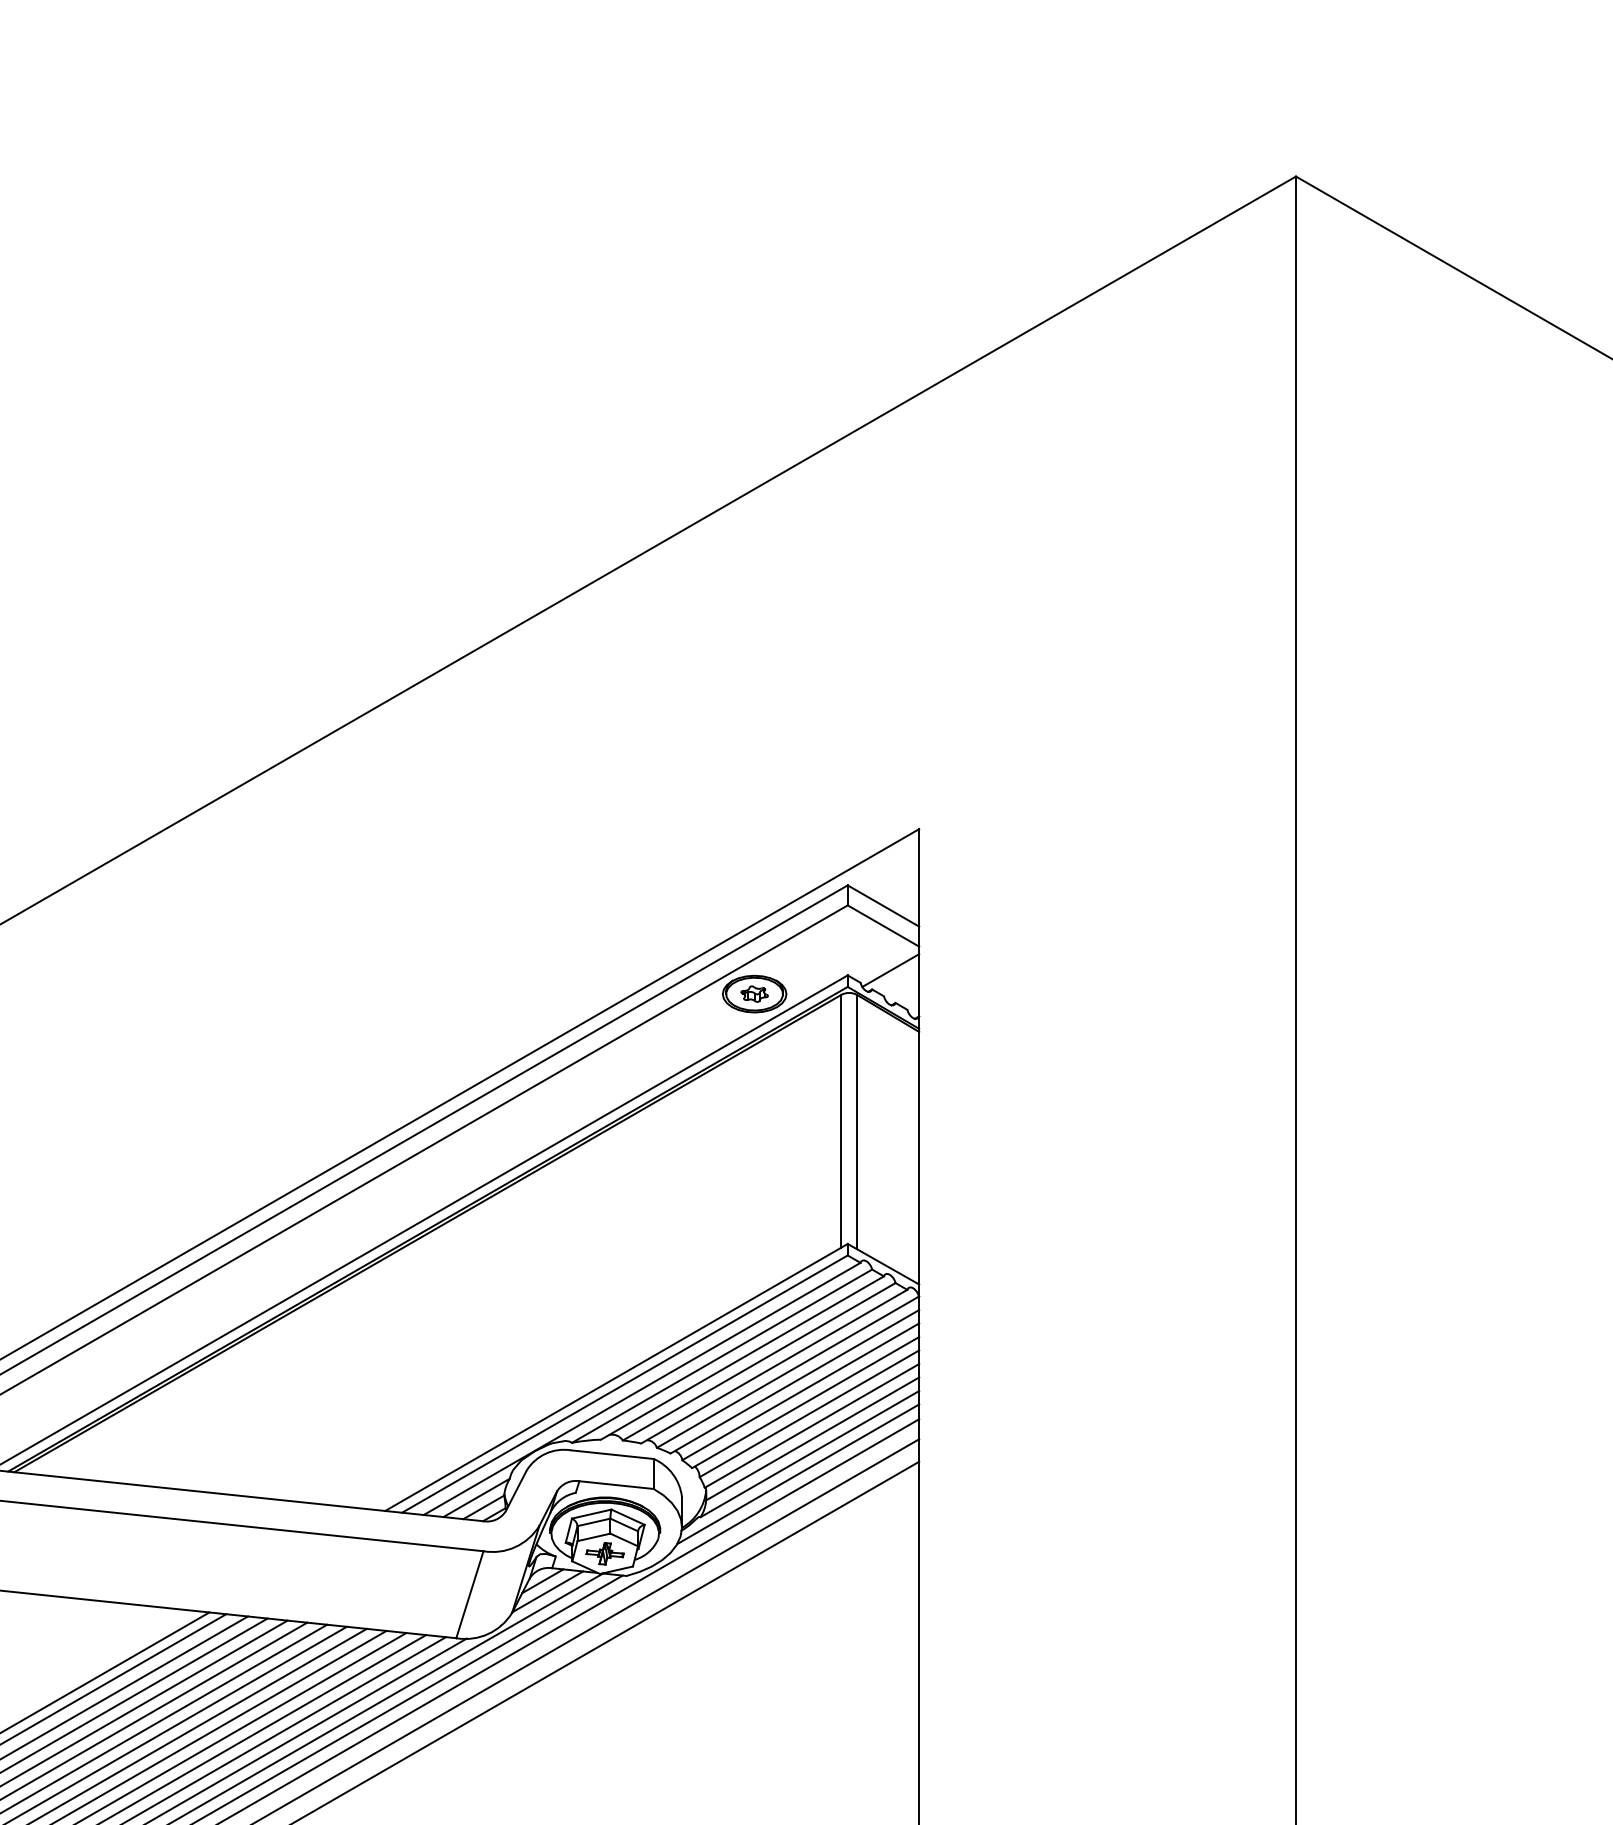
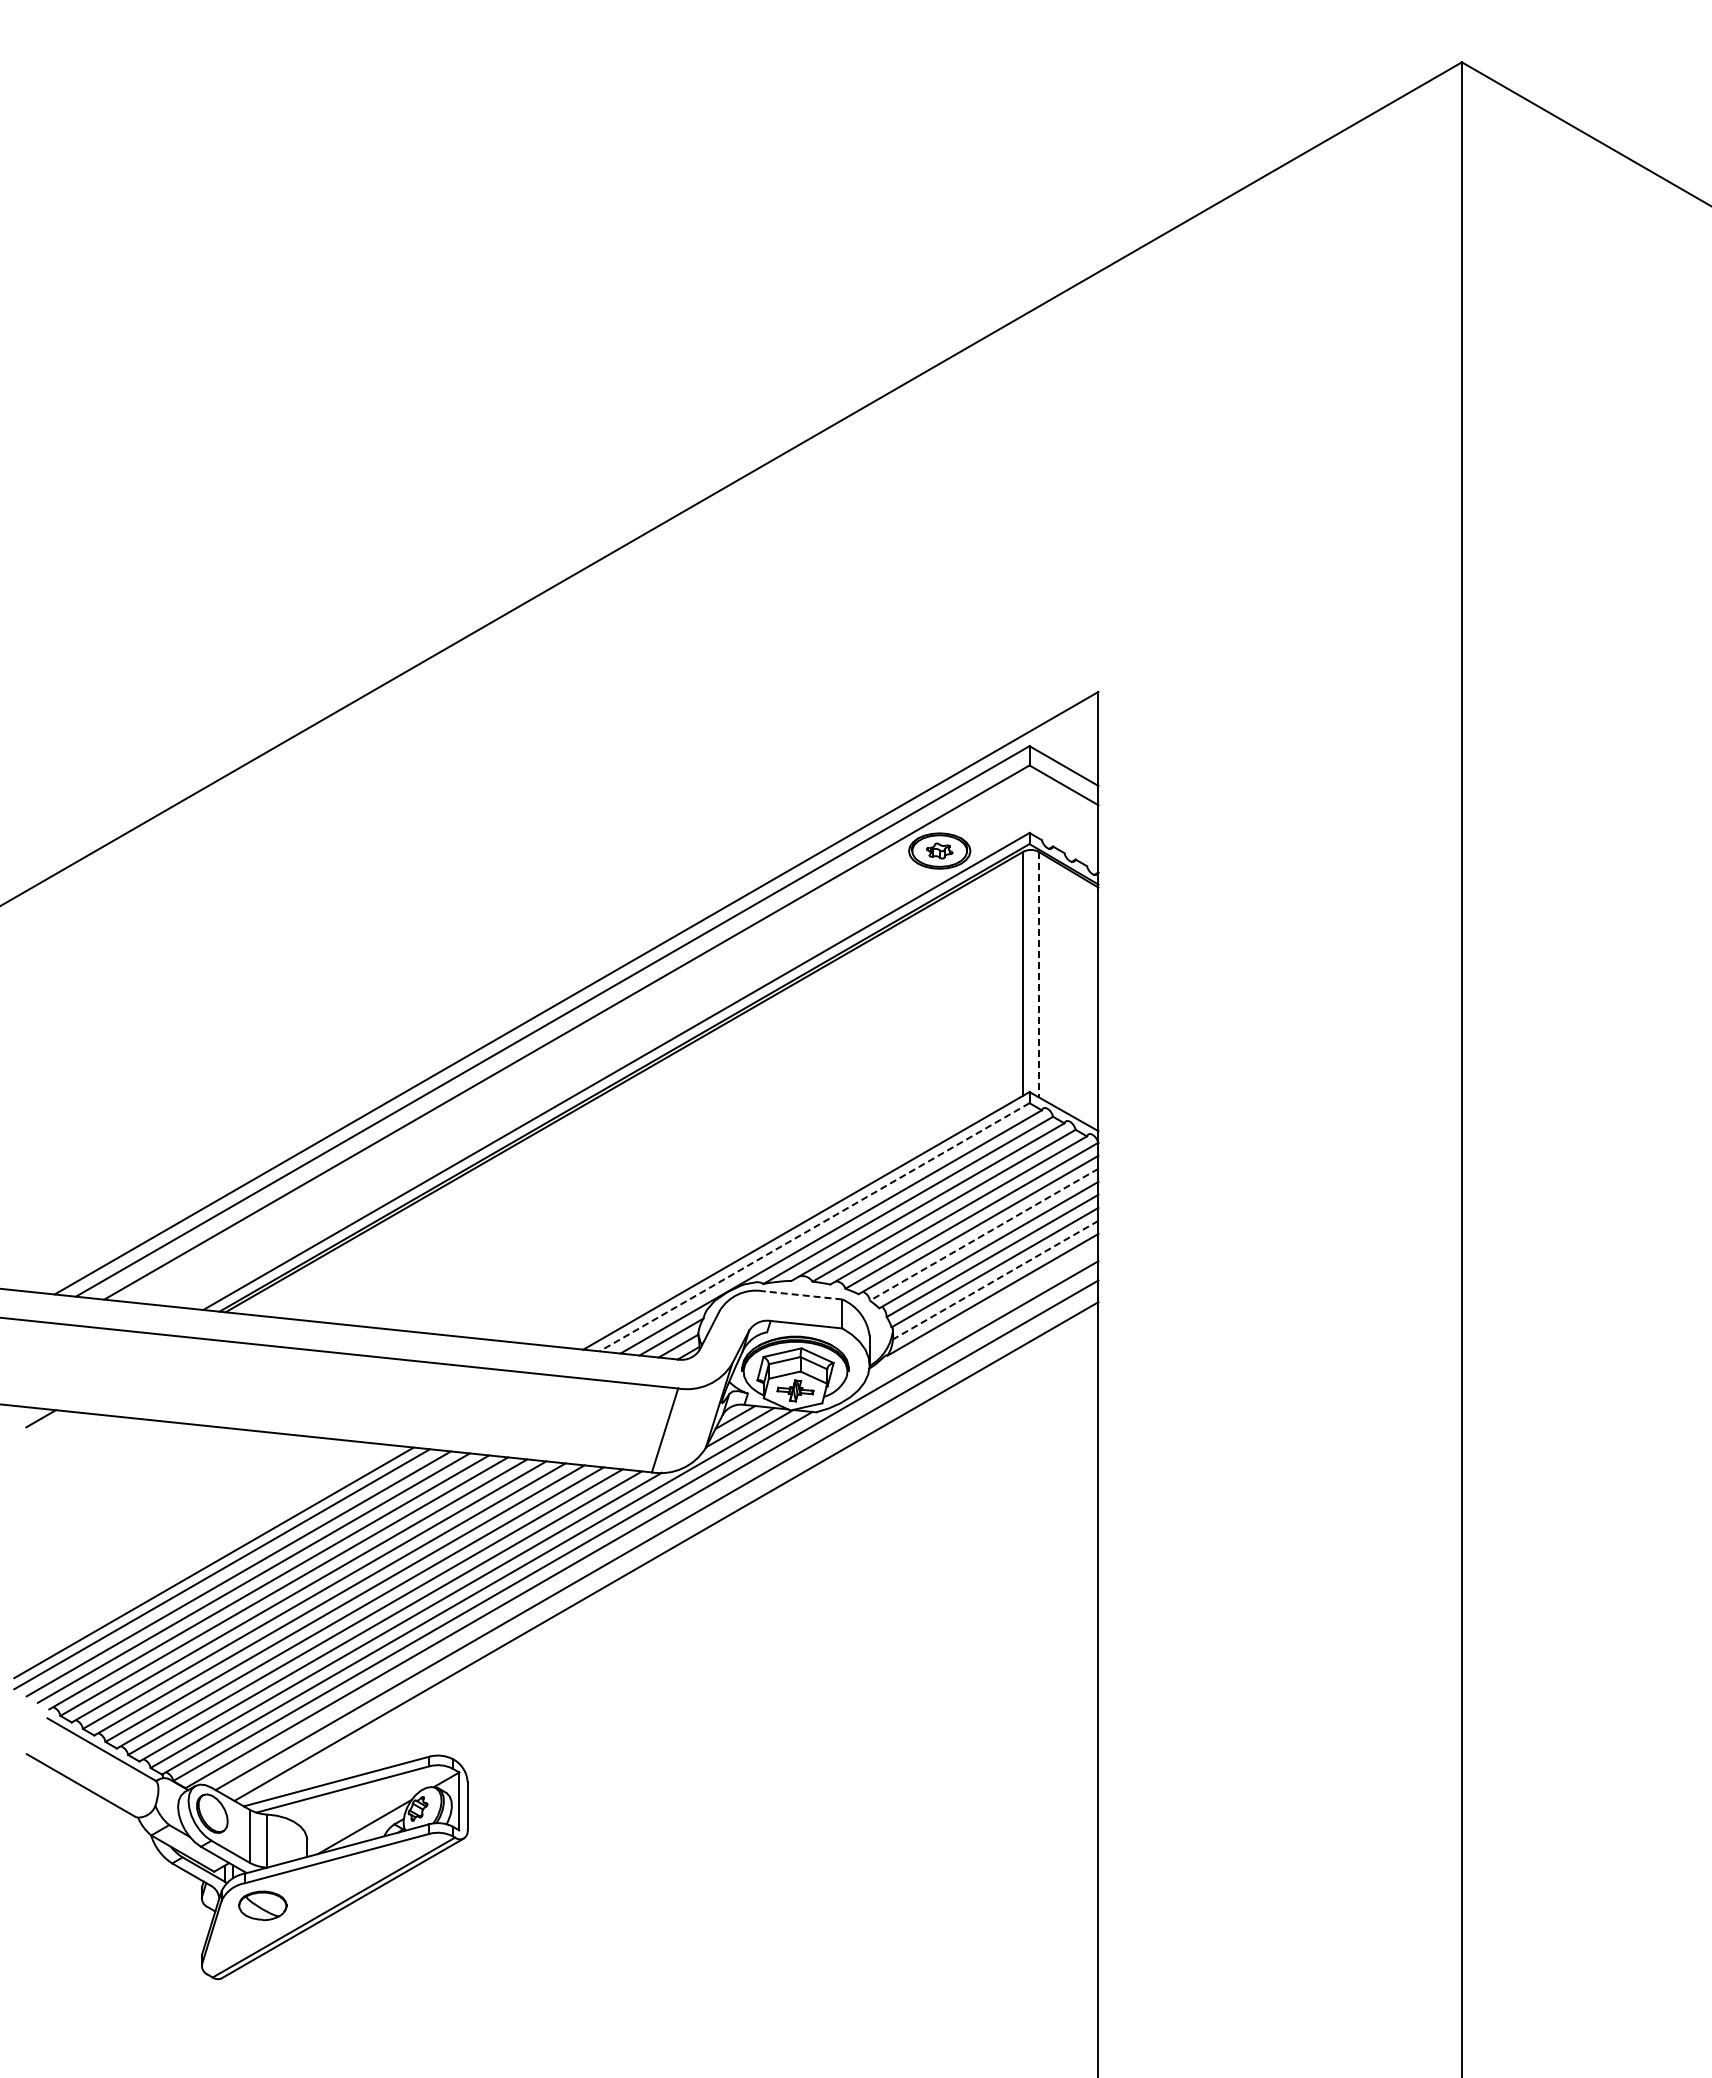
line: (890, 970) -> (1070, 828), removed
line: (857, 1122) -> (1038, 974), solid -> dashed
line: (624, 1384) -> (814, 1227), solid -> dashed
line: (801, 1391) -> (984, 1234), solid -> dashed
line: (812, 1439) -> (995, 1280), solid -> dashed
line: (612, 1454) -> (802, 1295), solid -> dashed
line: (797, 1473) -> (981, 1313), removed

